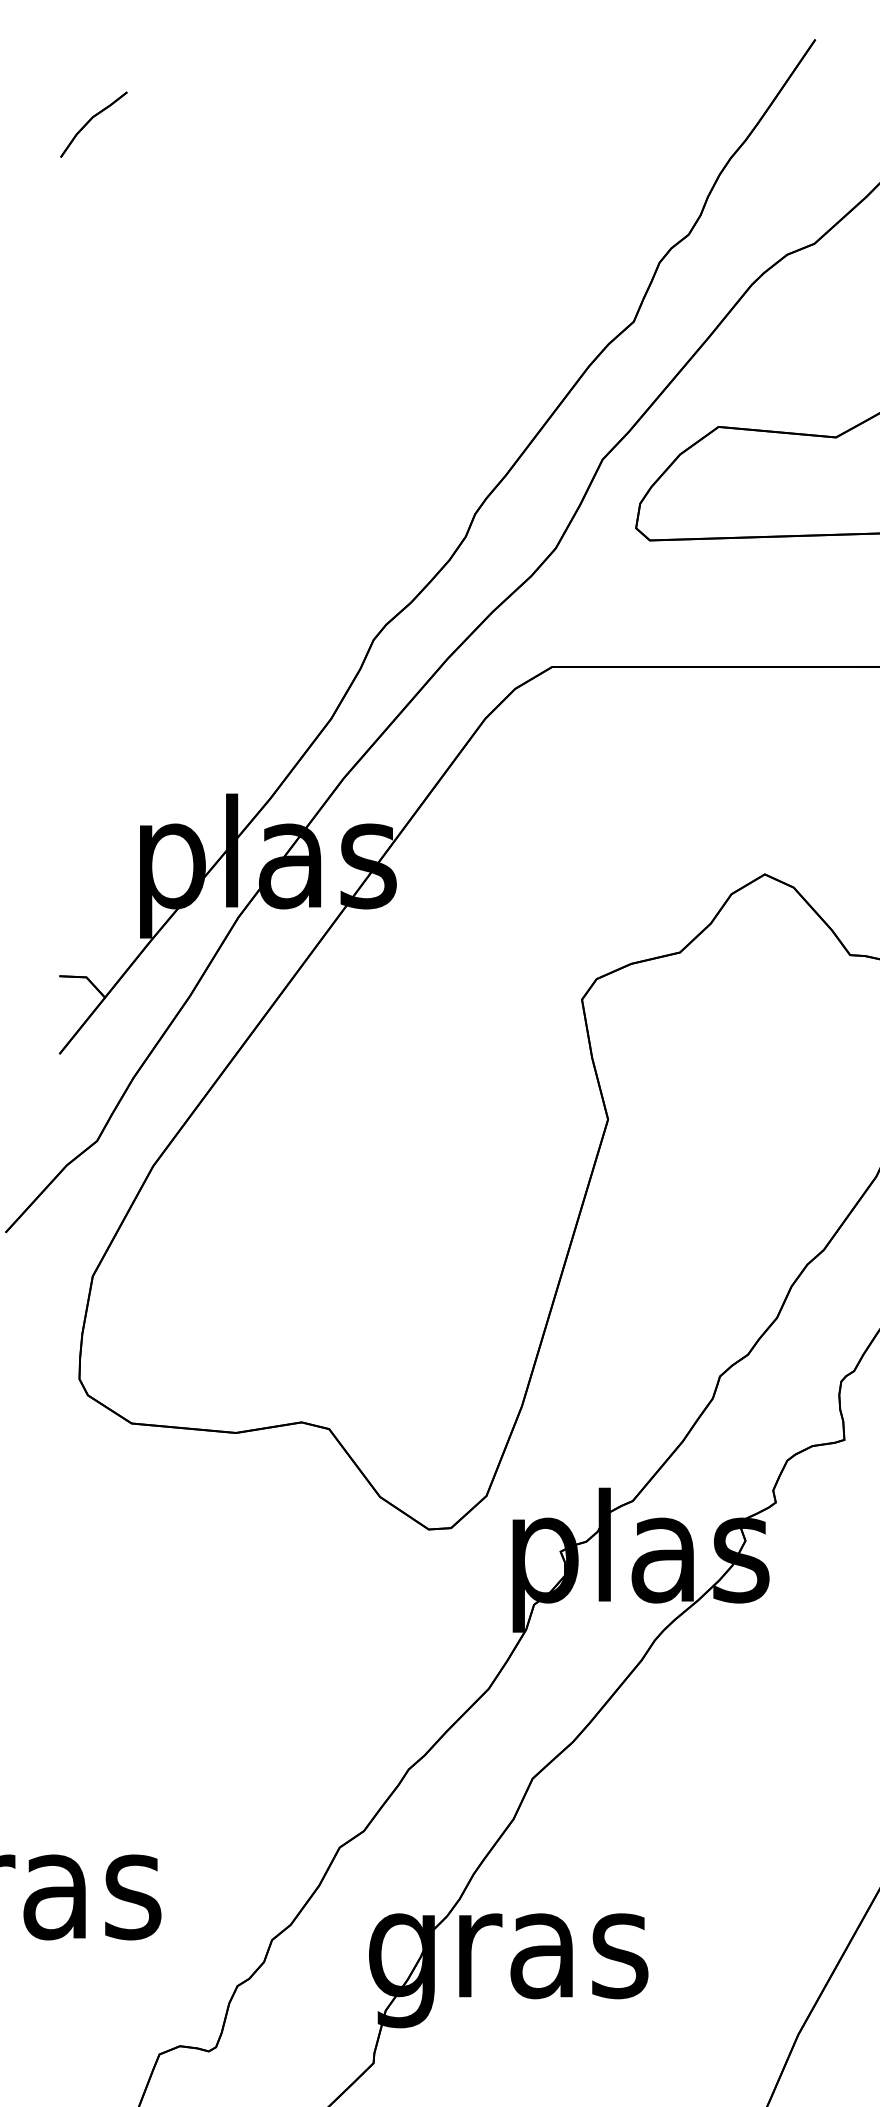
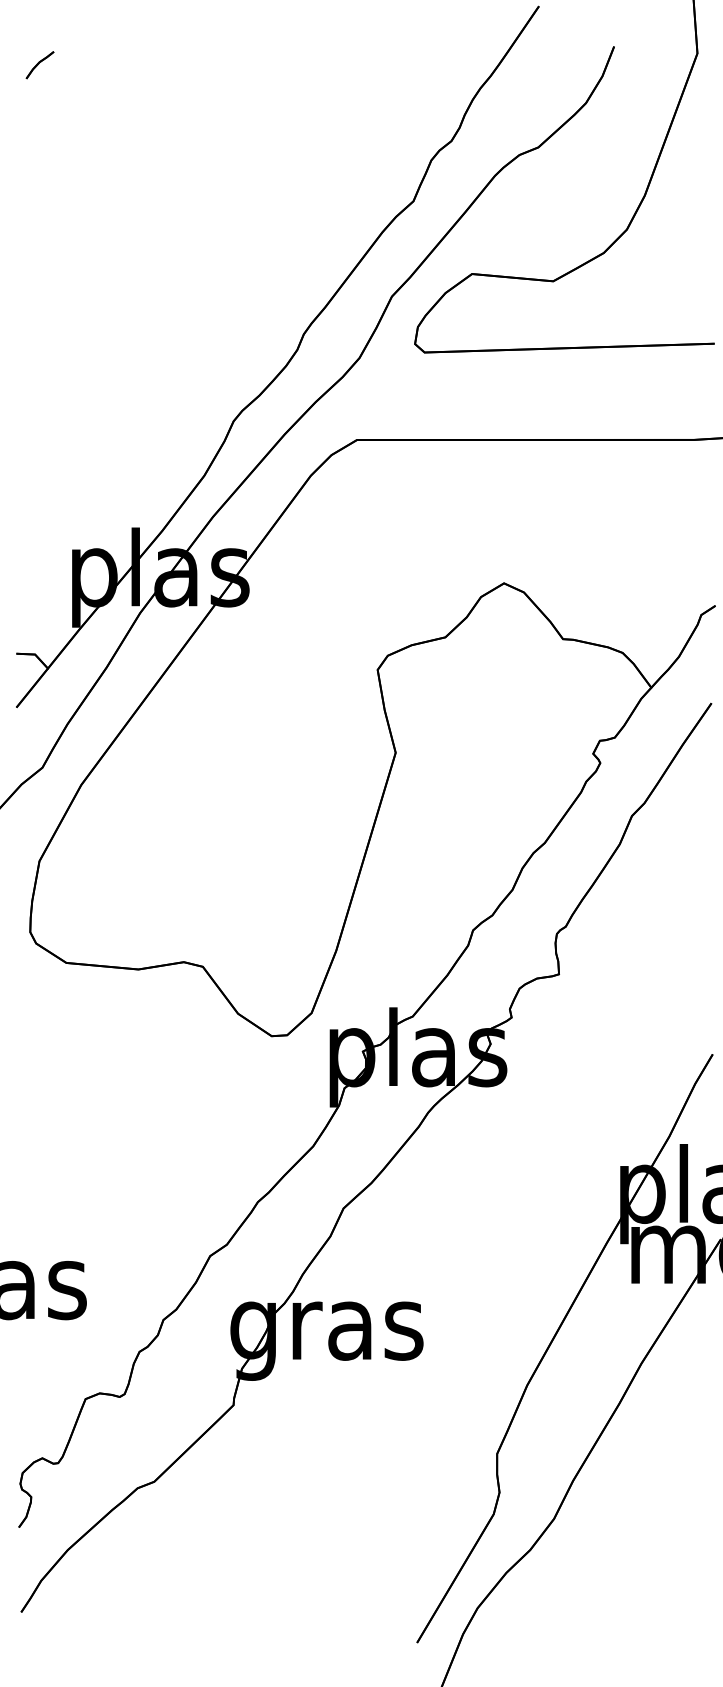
part: (92, 125) -> (39, 65), size x0.6

